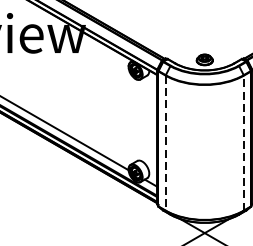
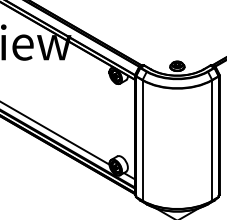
line: (244, 143) -> (212, 140), dashed -> solid
line: (165, 144) -> (142, 141), dashed -> solid

